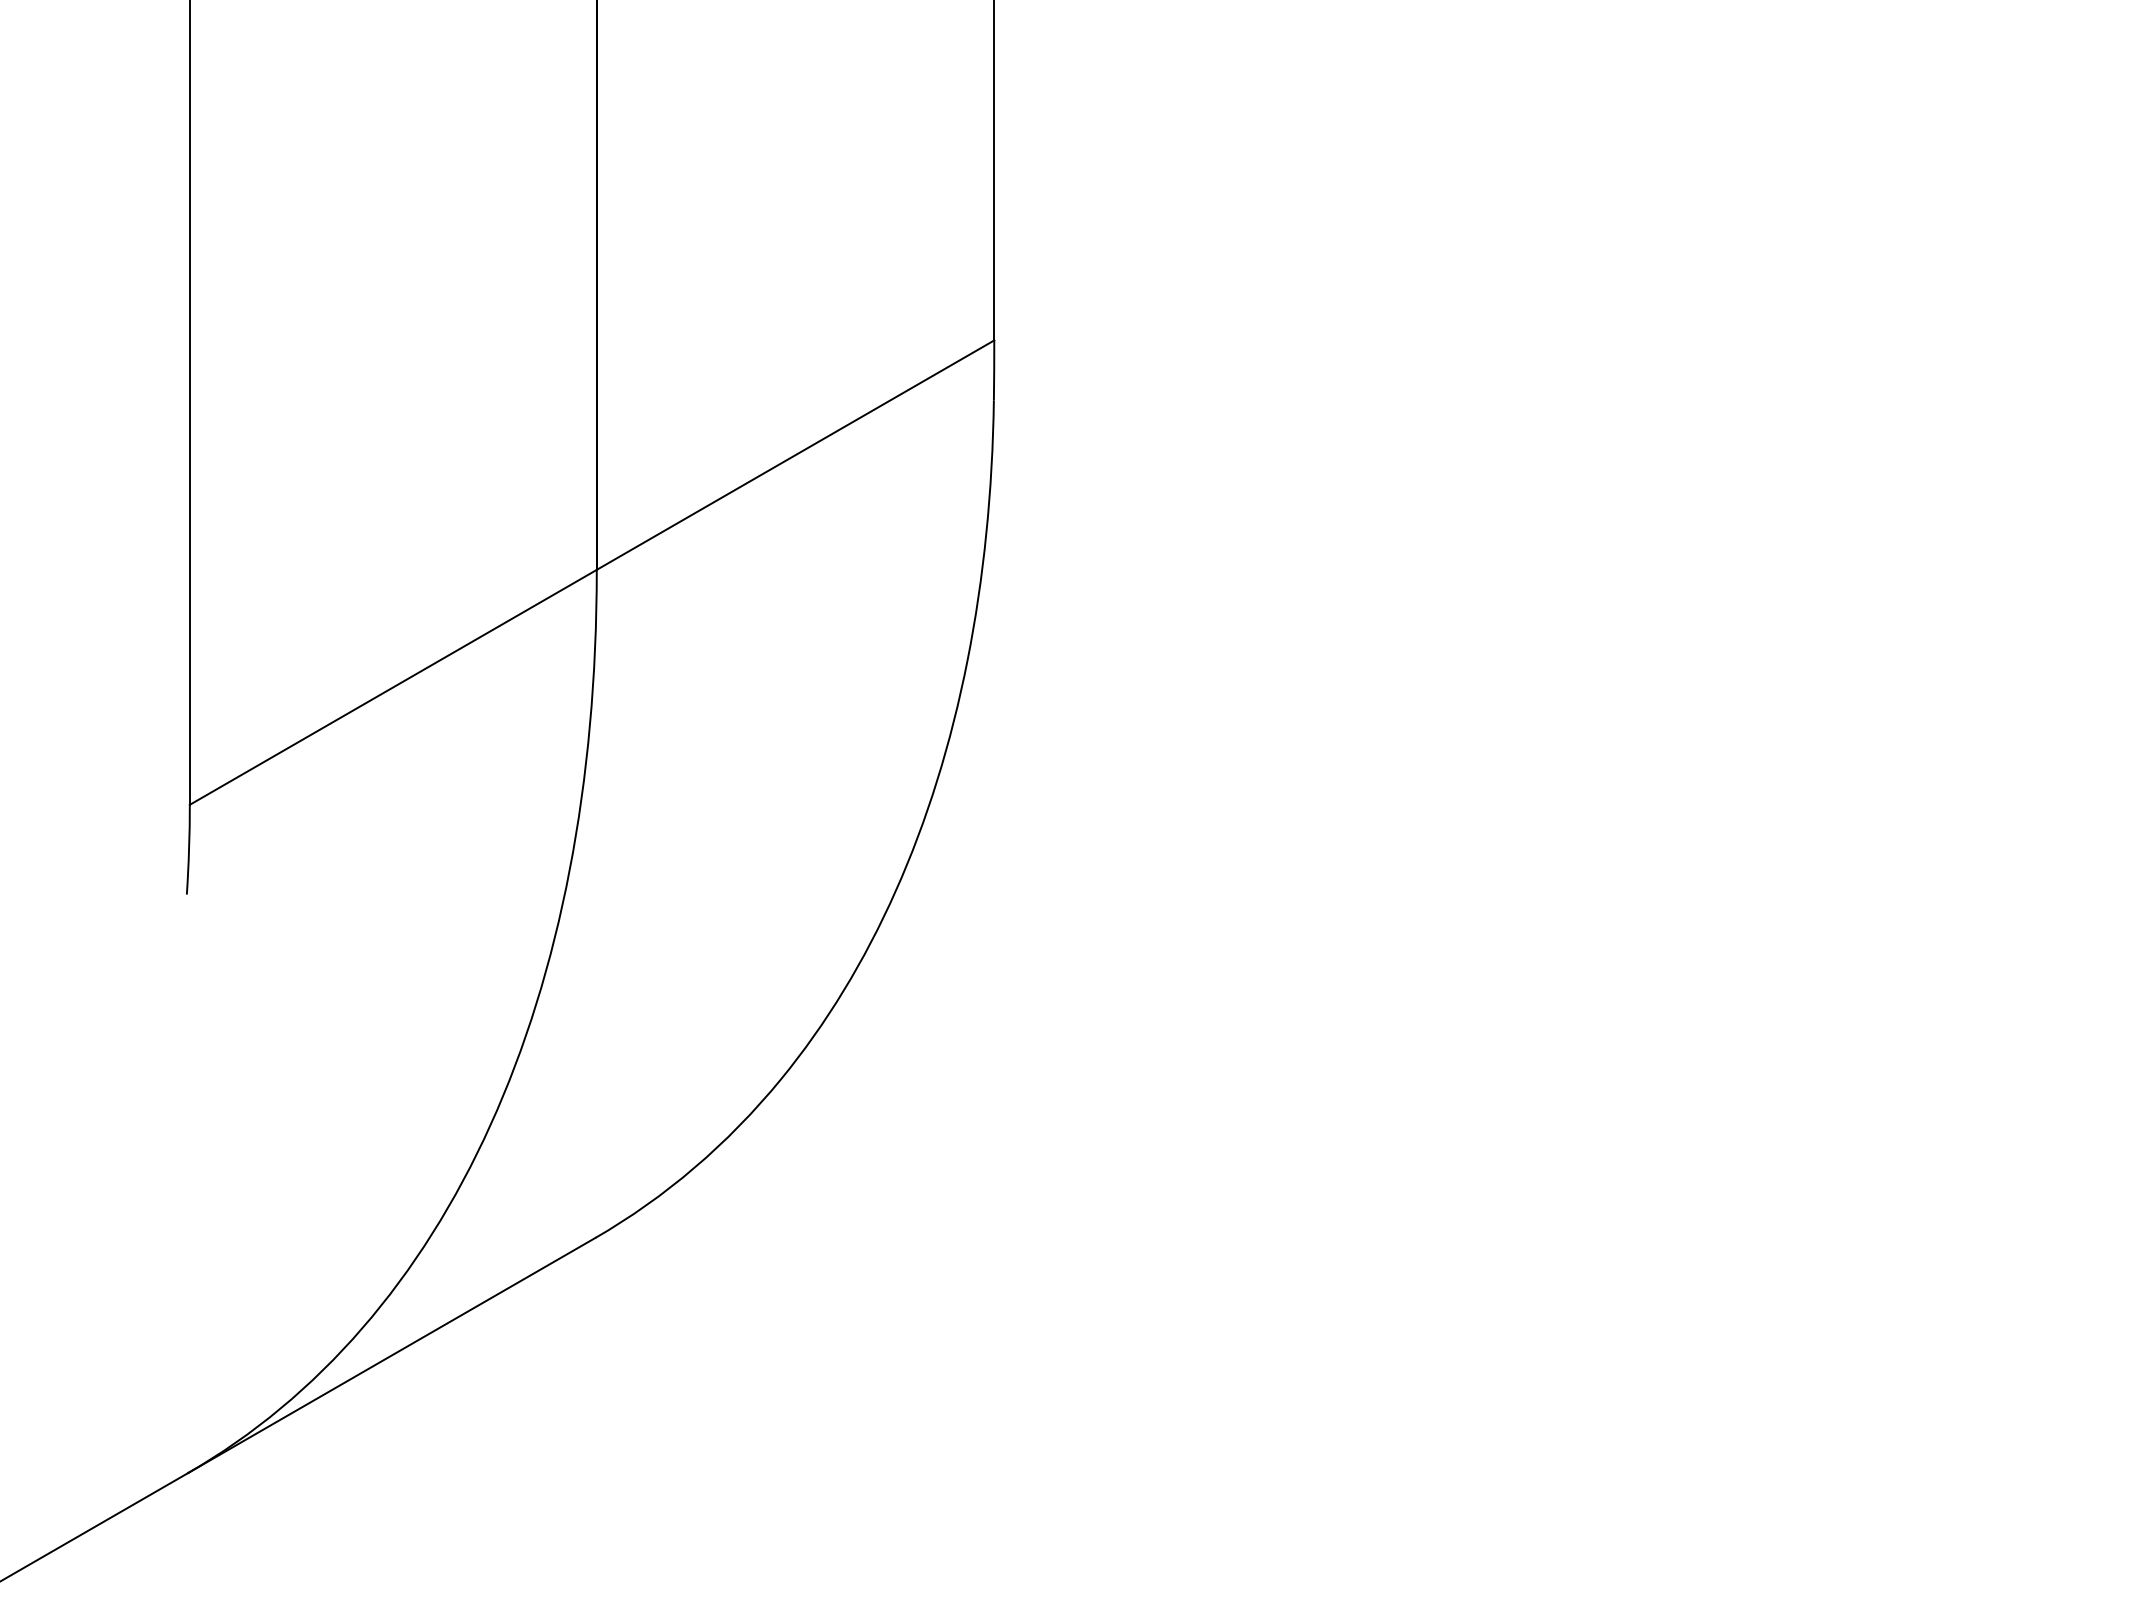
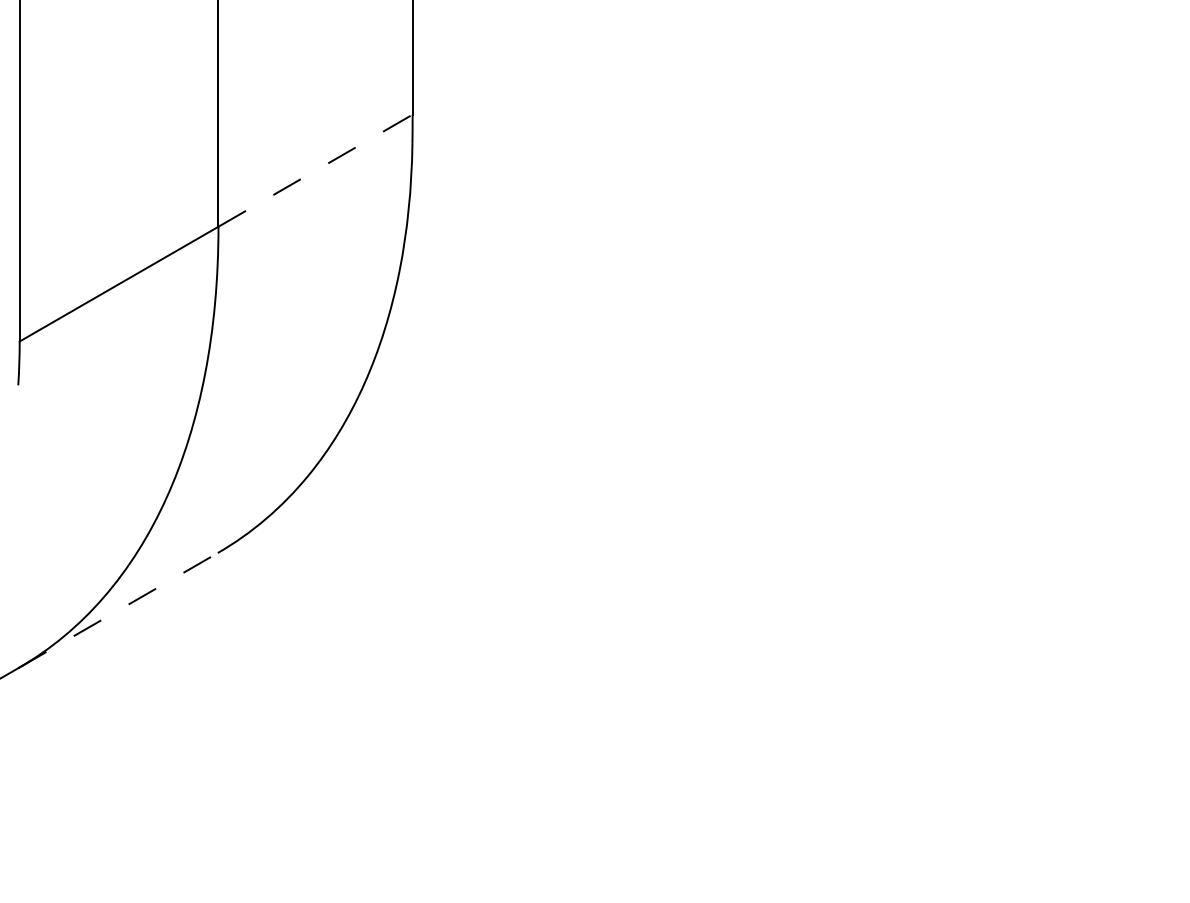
line: (795, 454) -> (315, 170), solid -> dashed
line: (392, 1355) -> (118, 610), solid -> dashed

